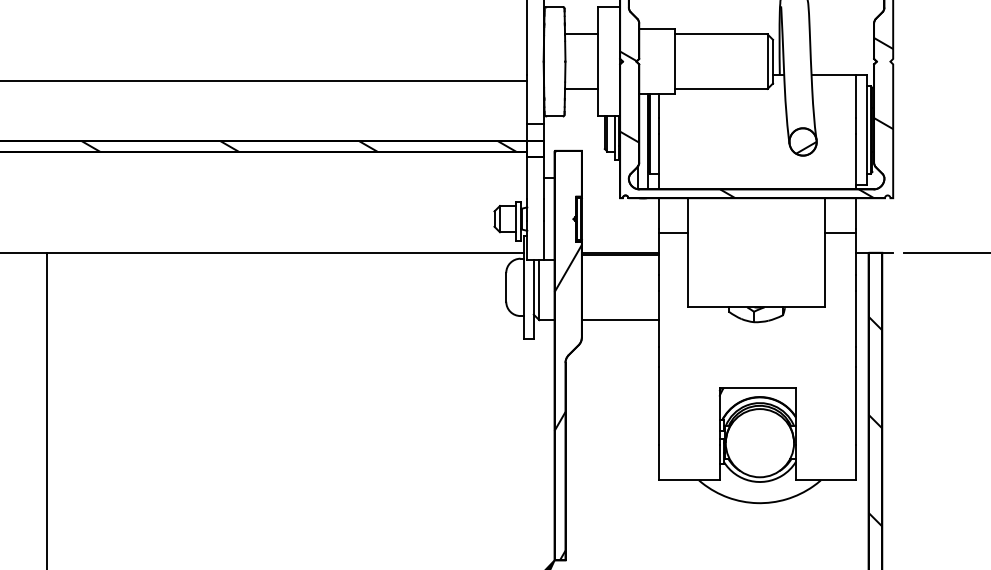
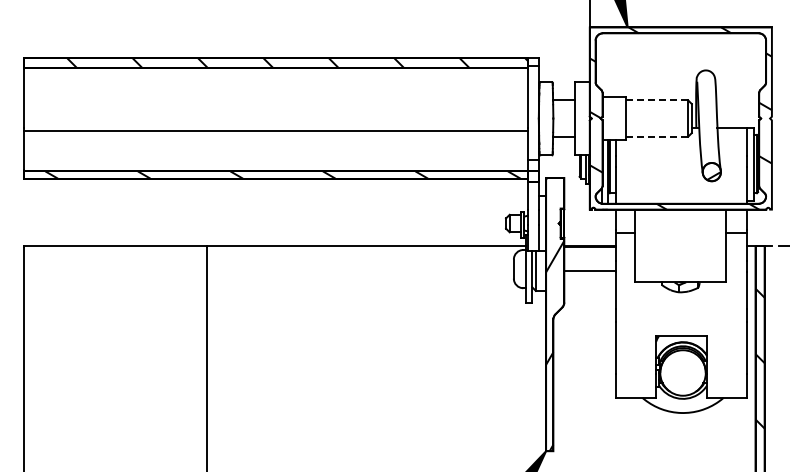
line: (721, 34) -> (657, 100), solid -> dashed
line: (721, 88) -> (657, 136), solid -> dashed
line: (621, 319) -> (590, 270), moved

